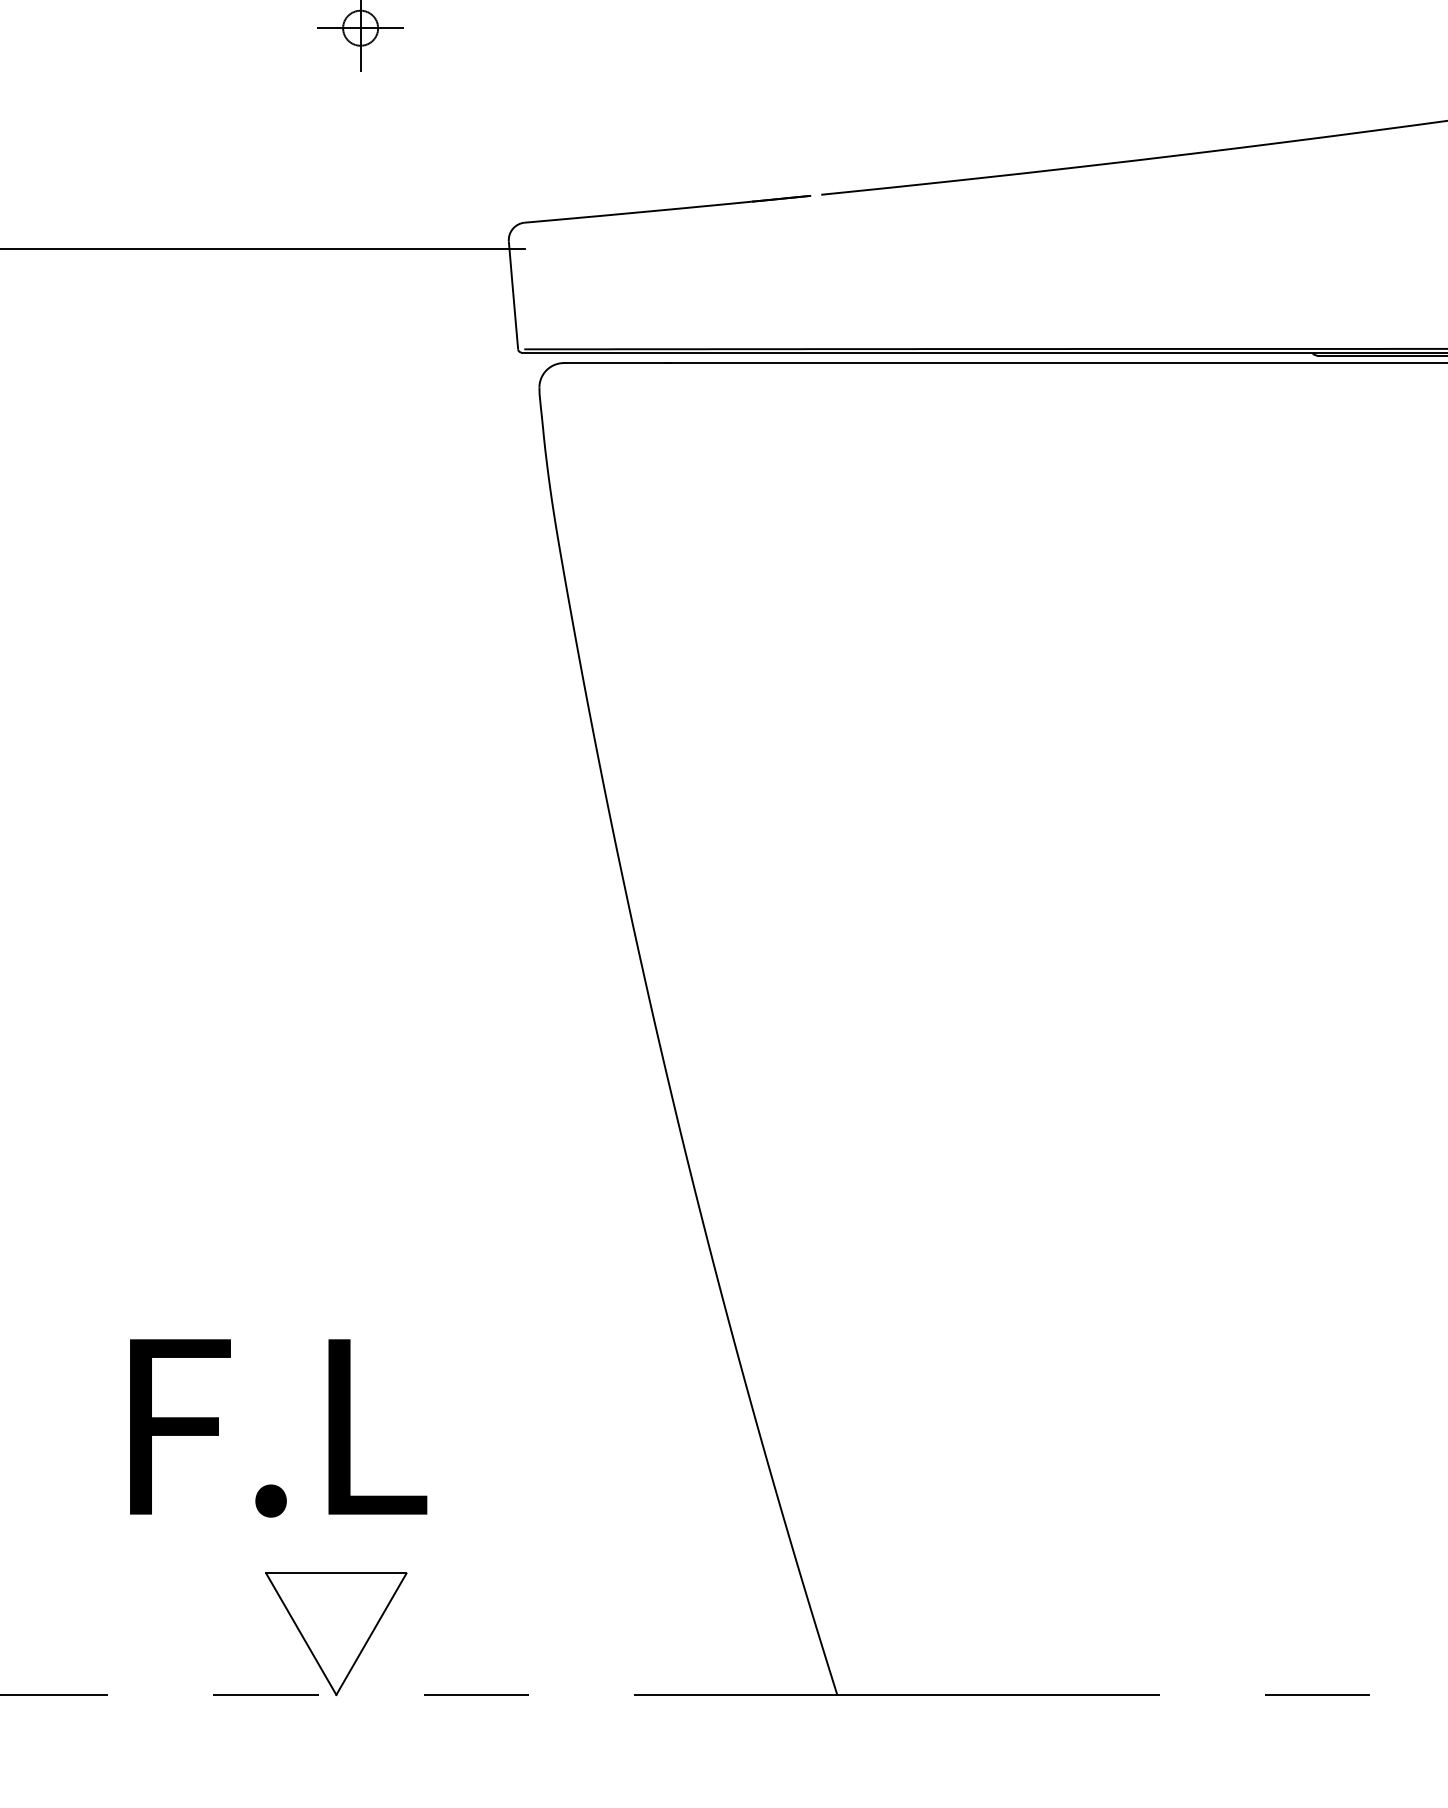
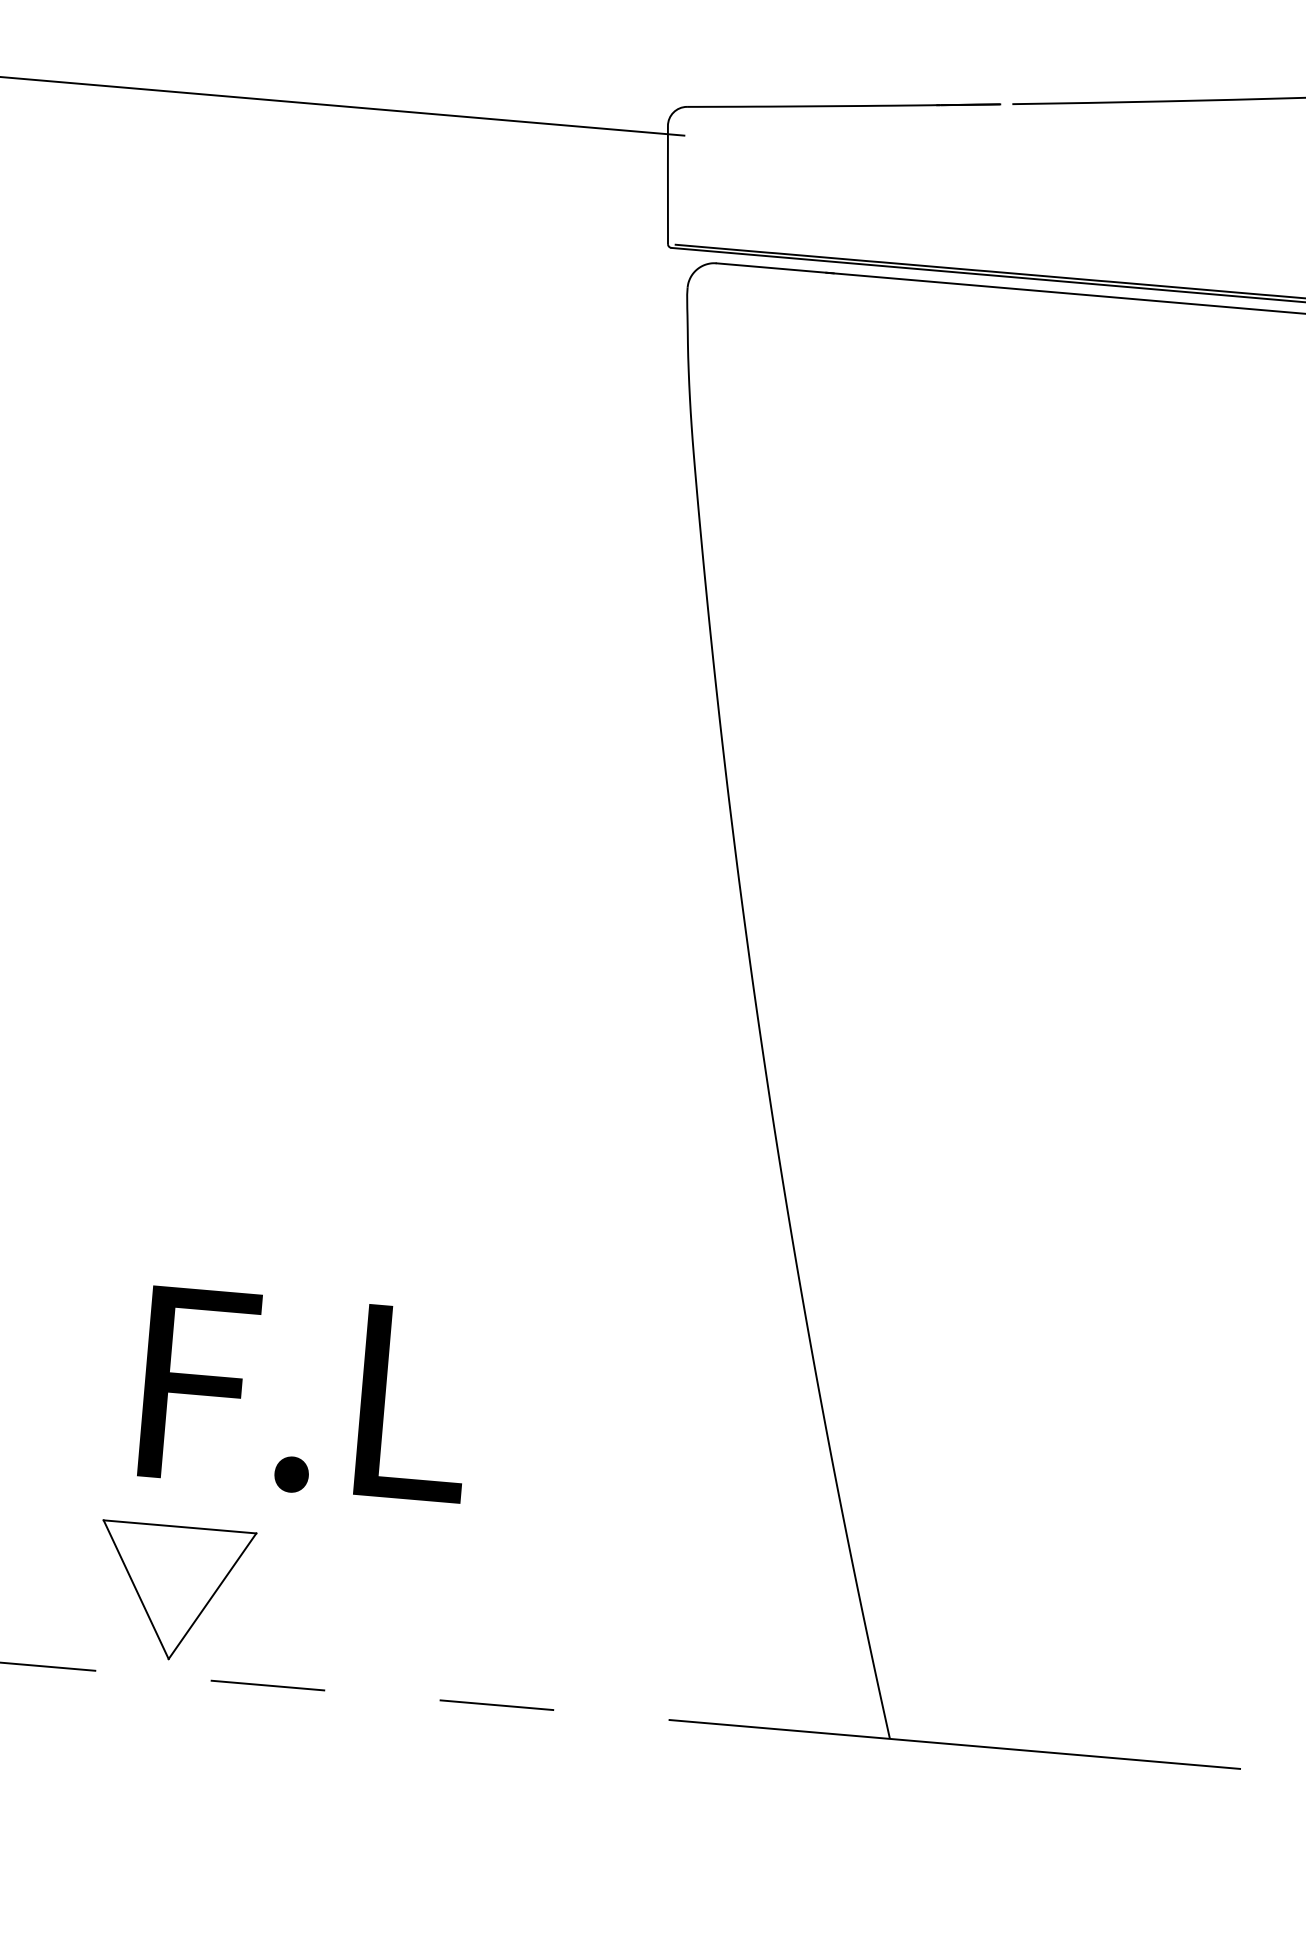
part: (336, 1634) -> (174, 1593), moved

